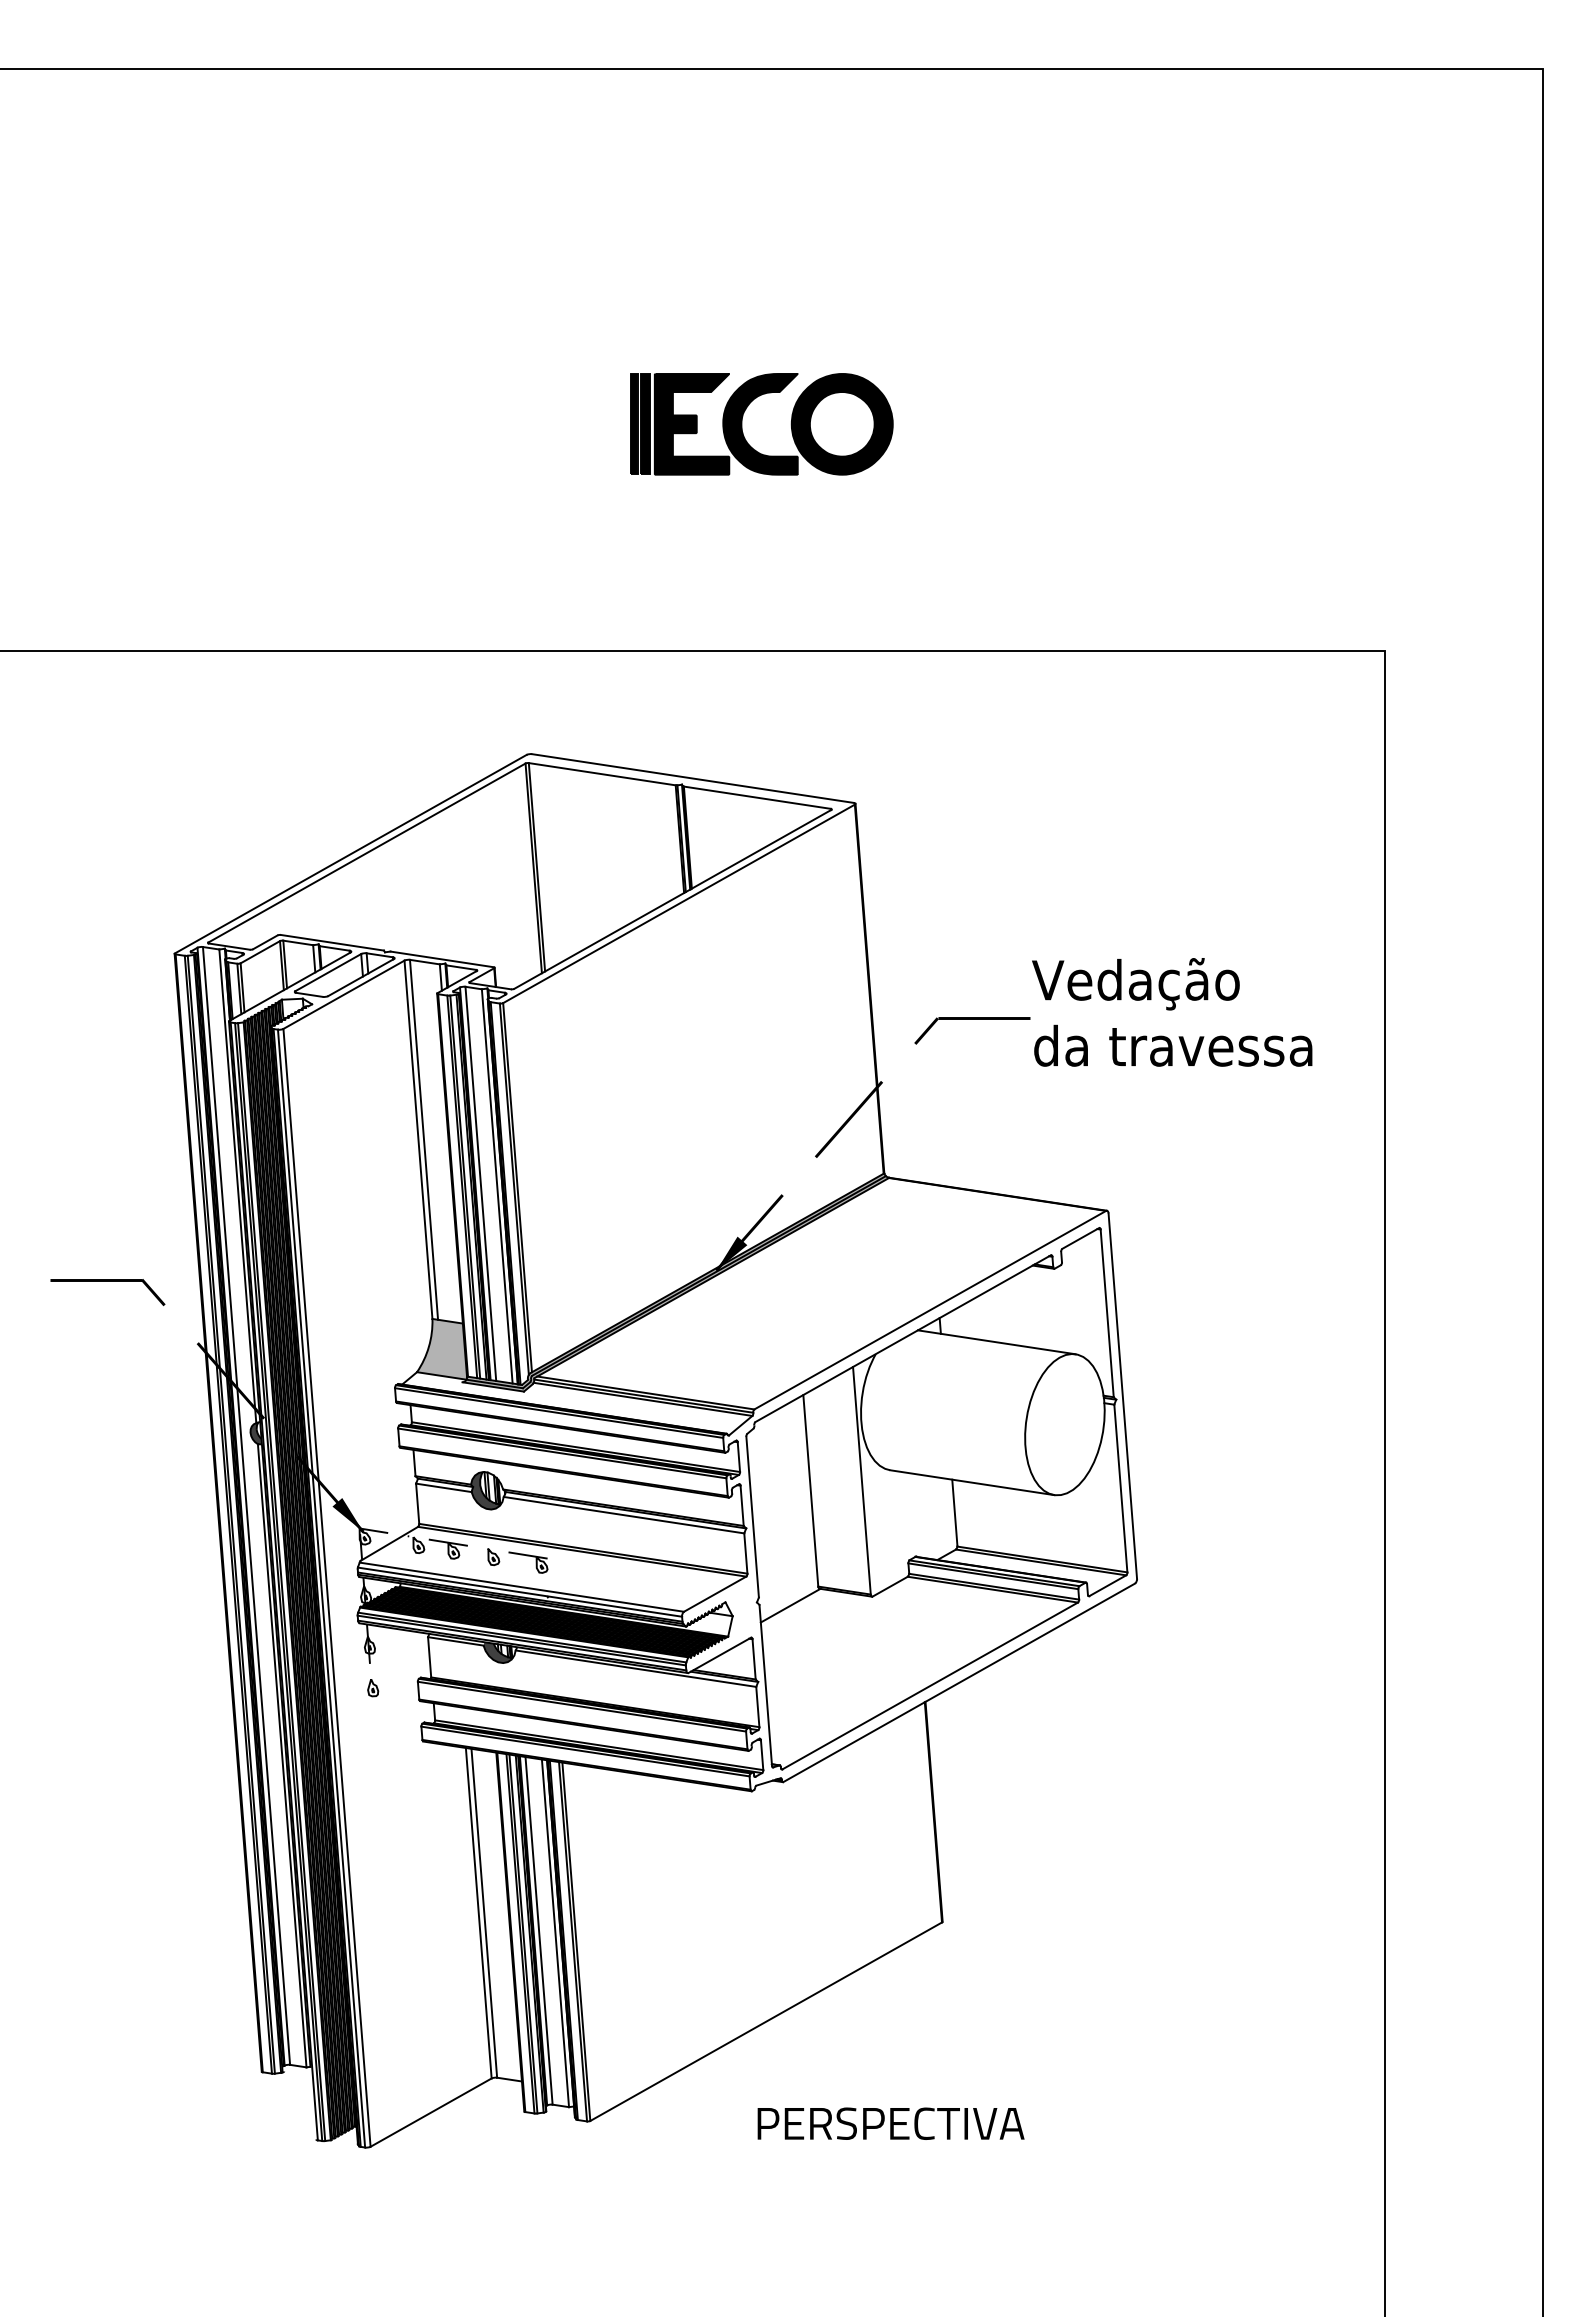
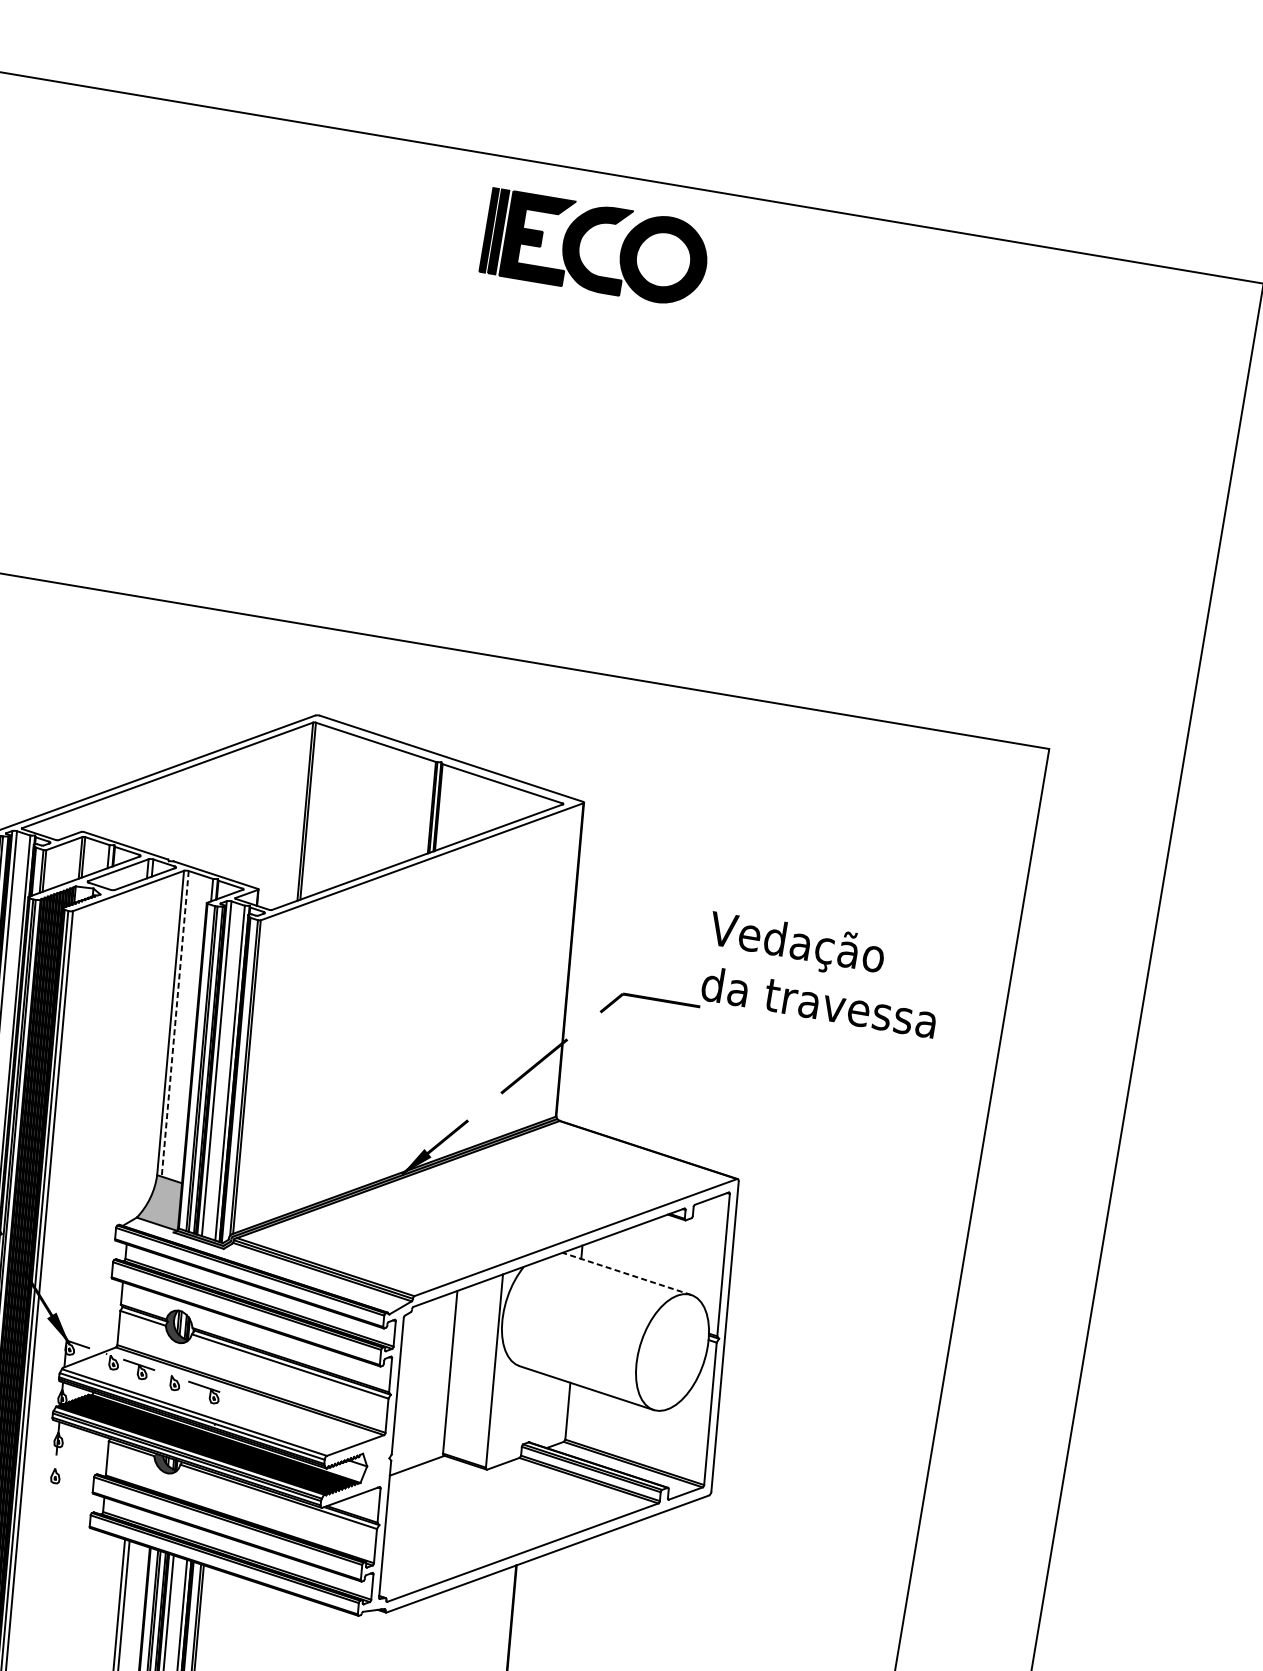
part: (742, 424) -> (579, 245), moved
text: (1172, 1012) -> (823, 974), moved
line: (424, 1139) -> (175, 1023), solid -> dashed
line: (996, 1342) -> (626, 1274), solid -> dashed

